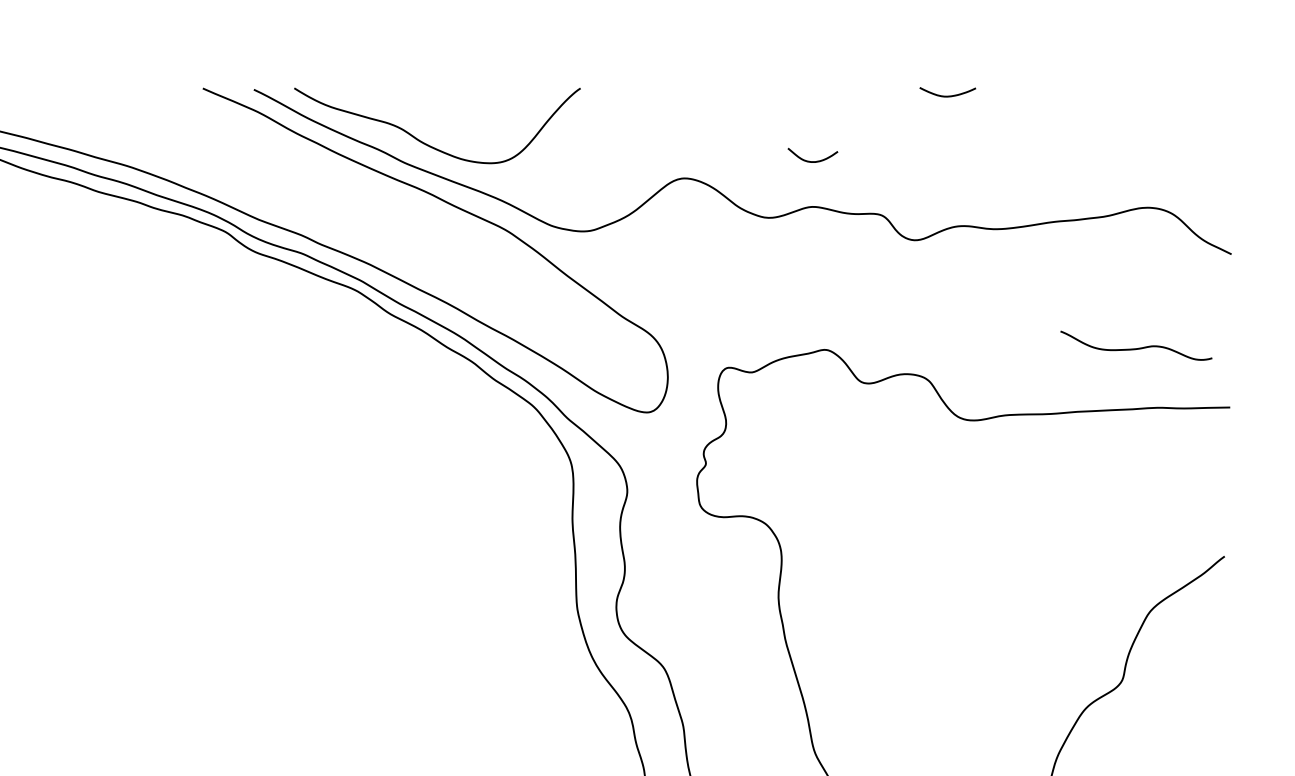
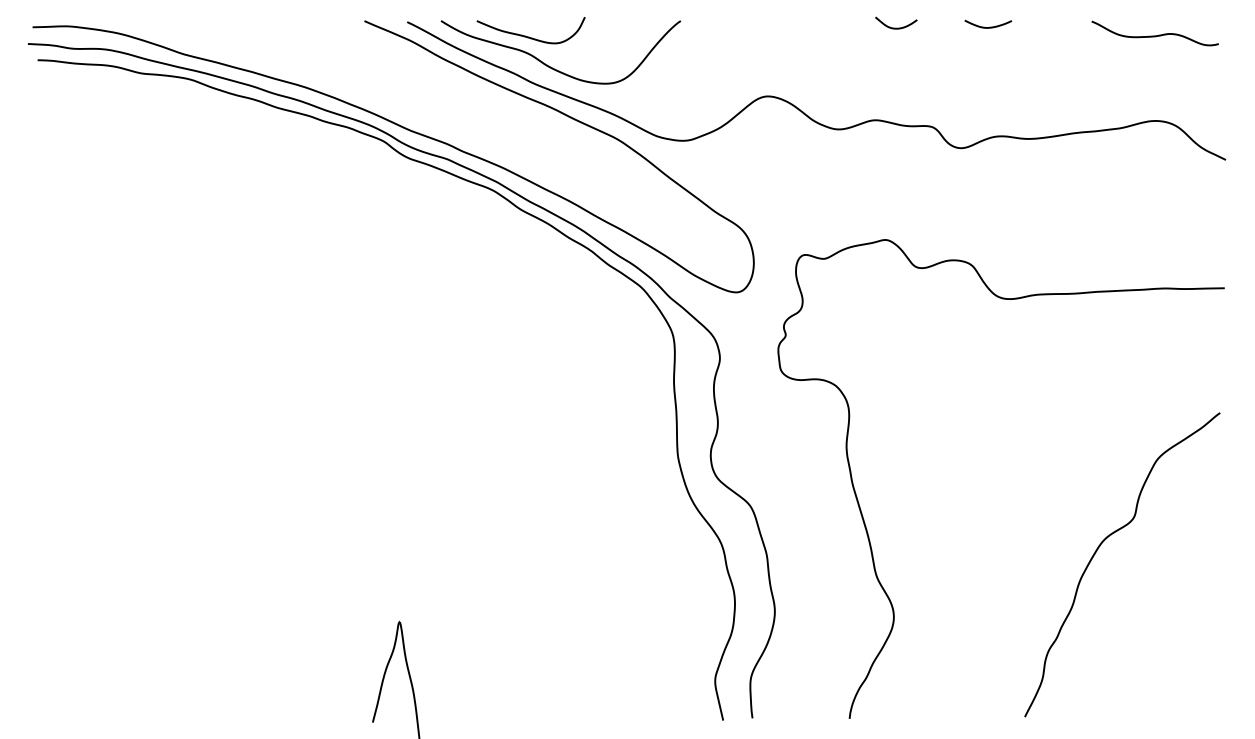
curve: (399, 106) -> (529, 36), added
curve: (813, 160) -> (896, 27), moved
curve: (1135, 348) -> (1154, 35), moved

